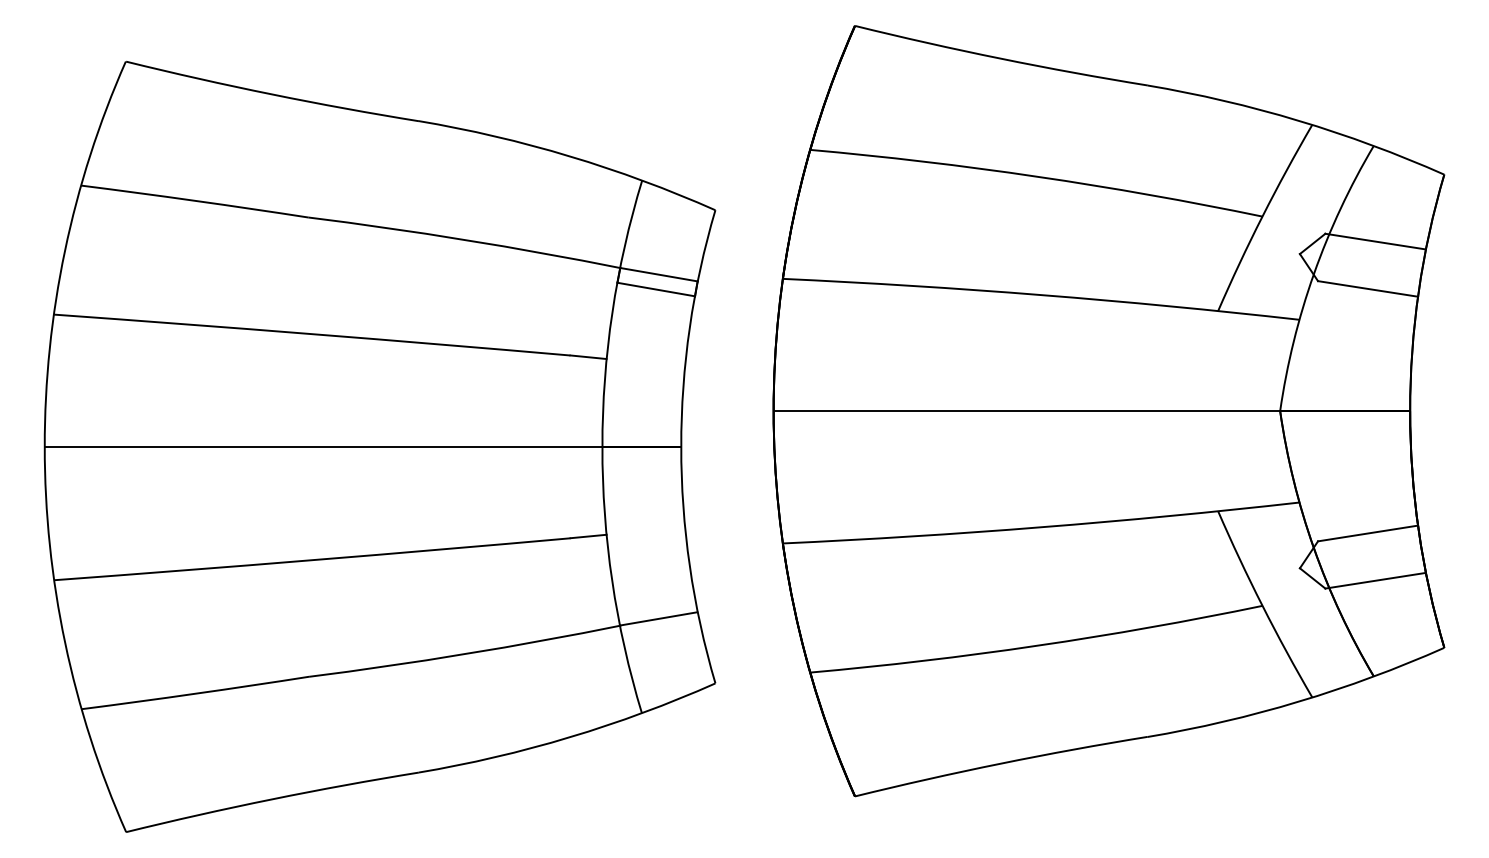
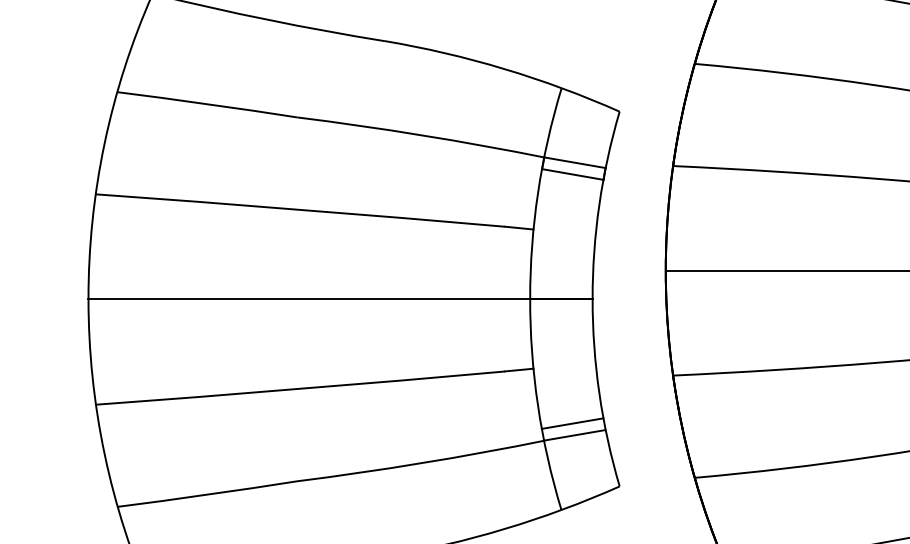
line: (655, 603) -> (572, 423), added

